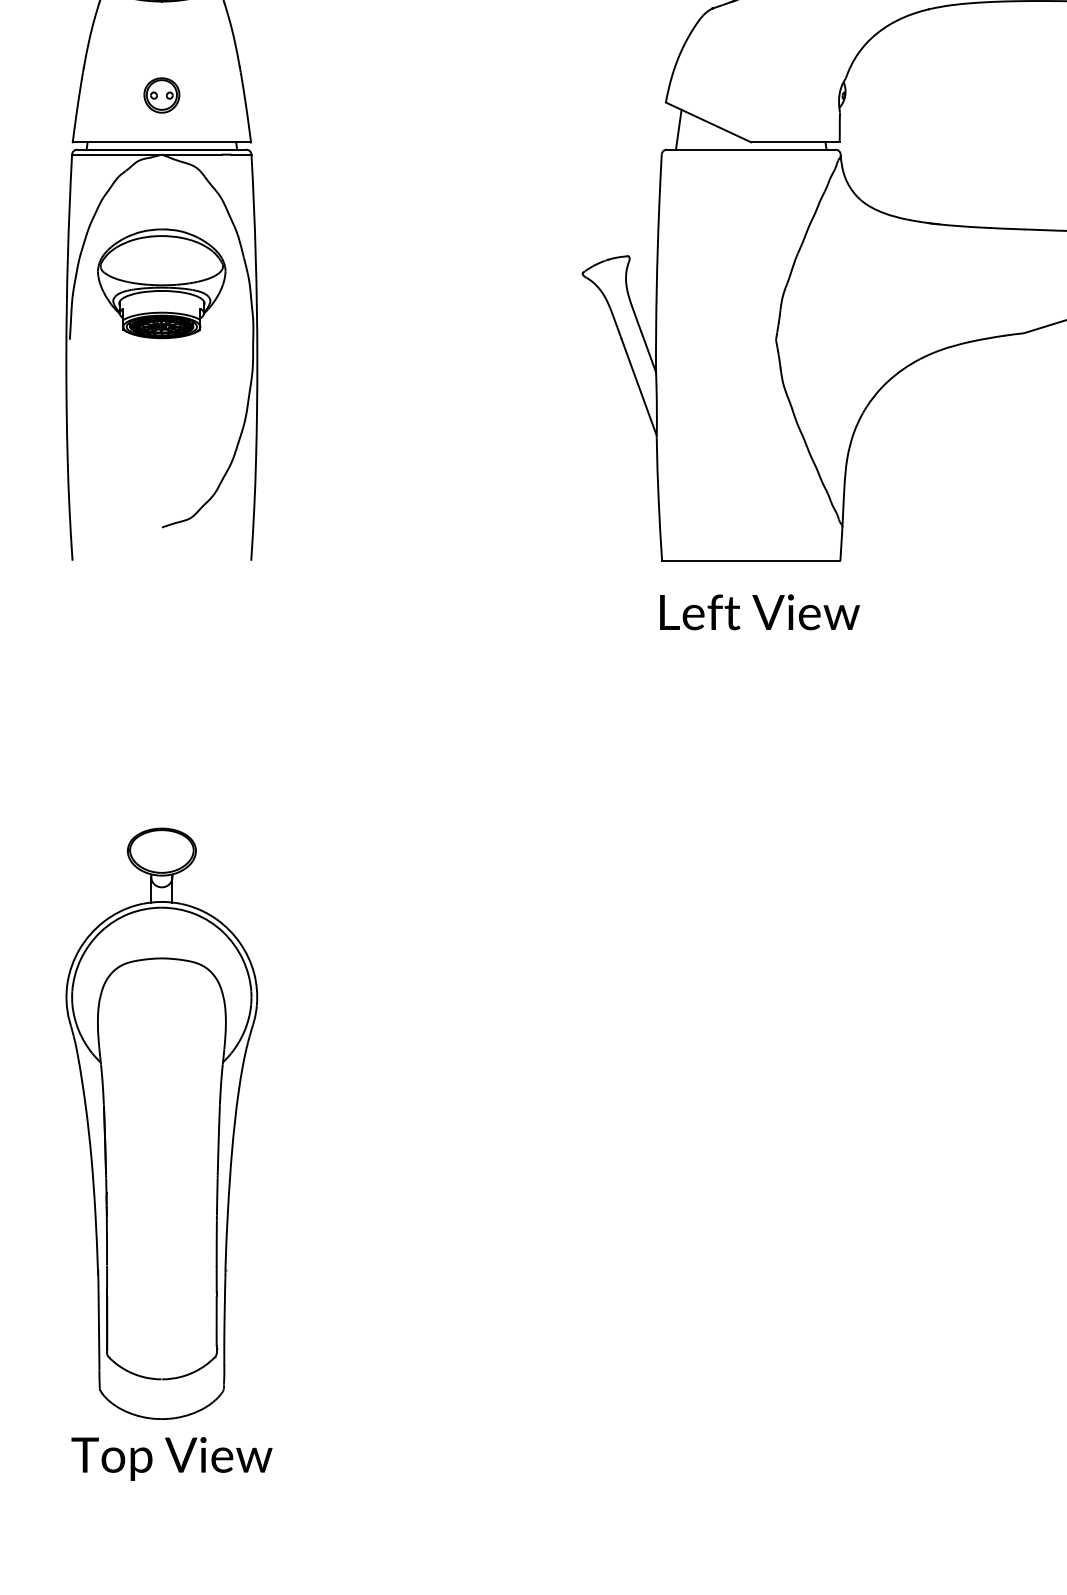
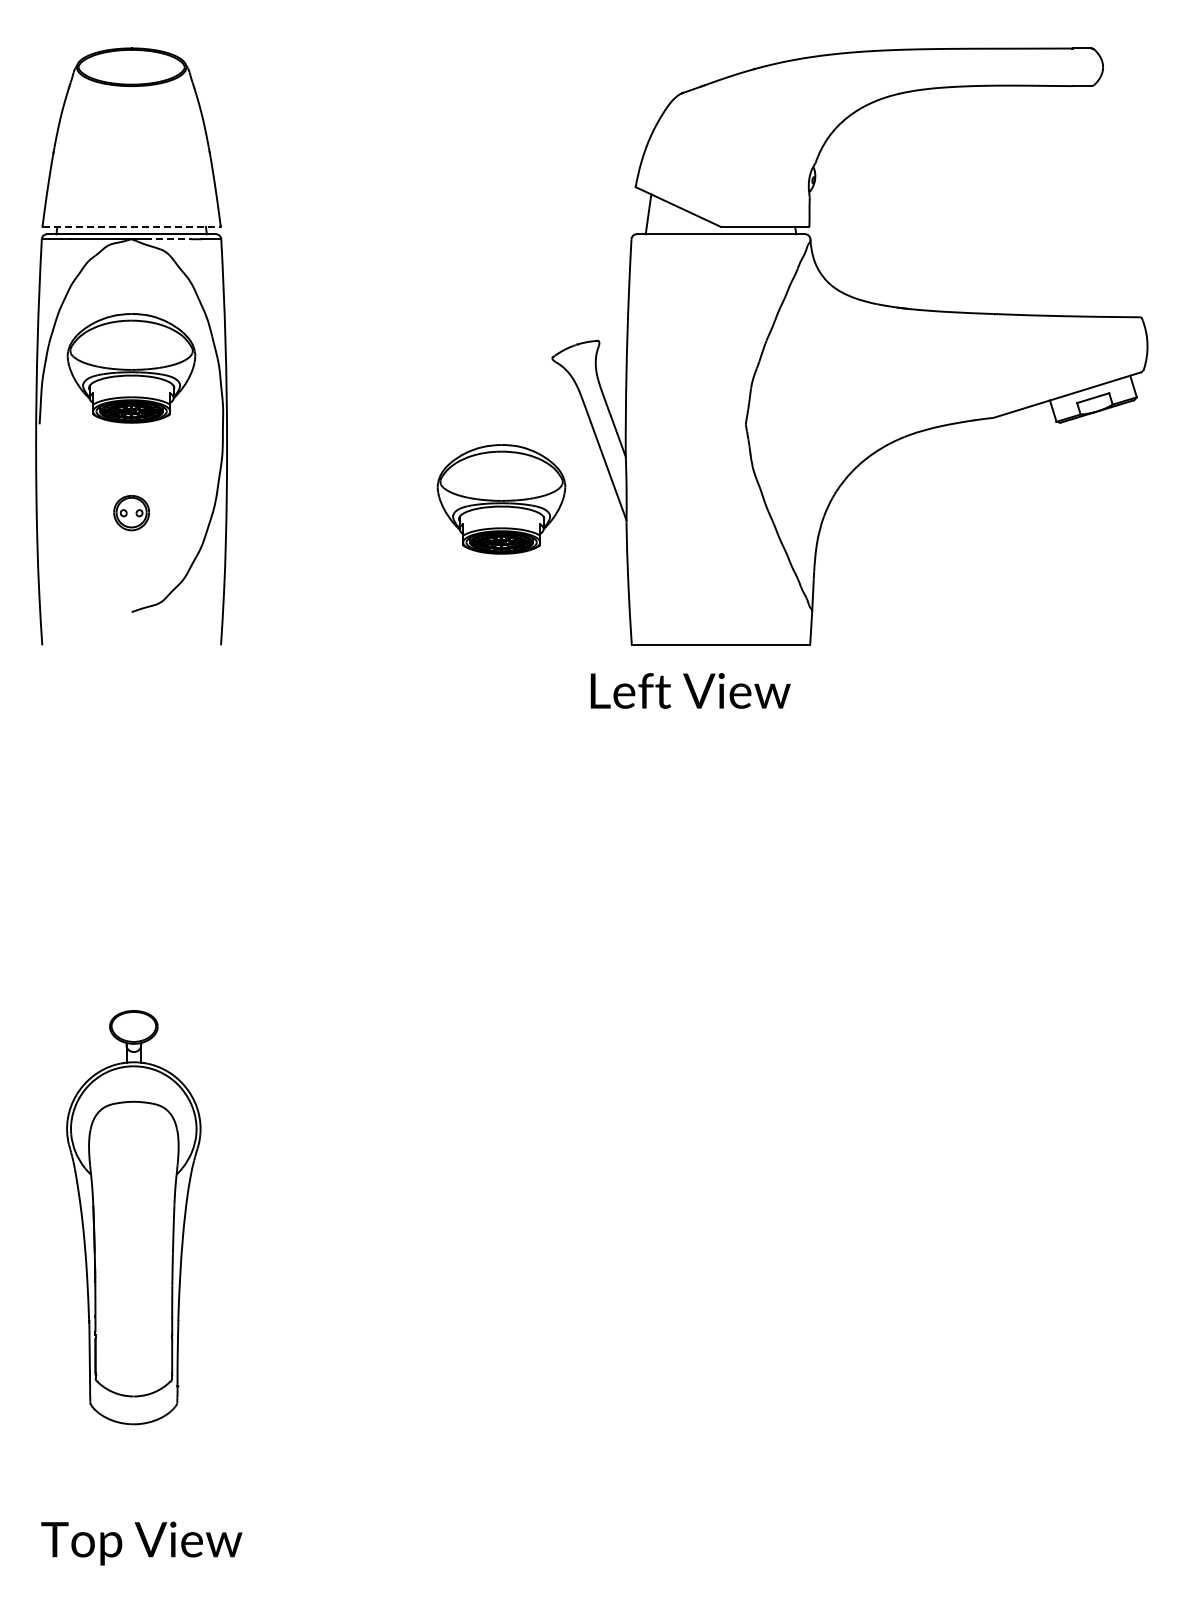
part: (161, 95) -> (131, 513), moved
line: (162, 141) -> (132, 226), solid -> dashed
line: (198, 154) -> (168, 239), solid -> dashed
part: (531, 414) -> (501, 499), added
text: (759, 611) -> (690, 690), moved
part: (168, 1153) -> (138, 1238), size x0.7

